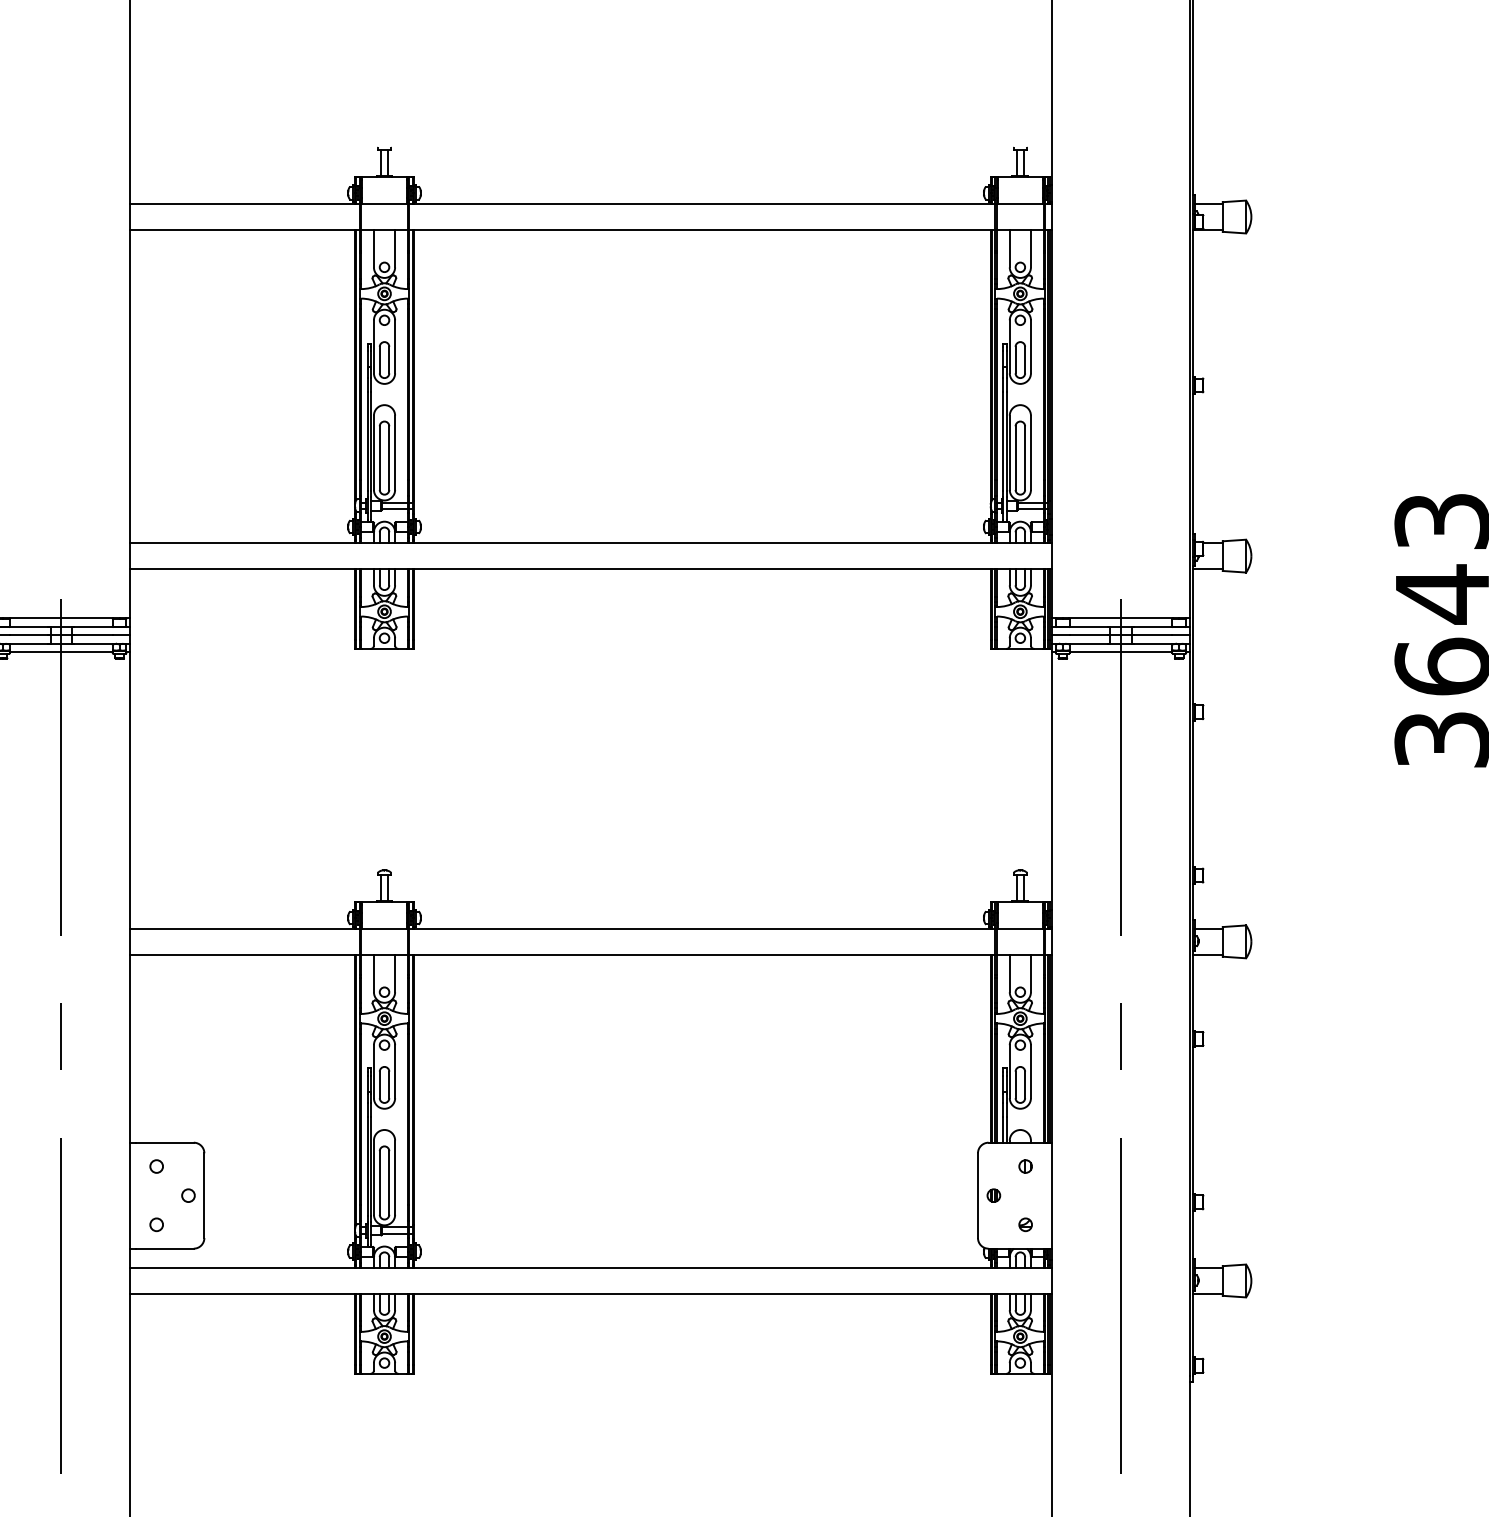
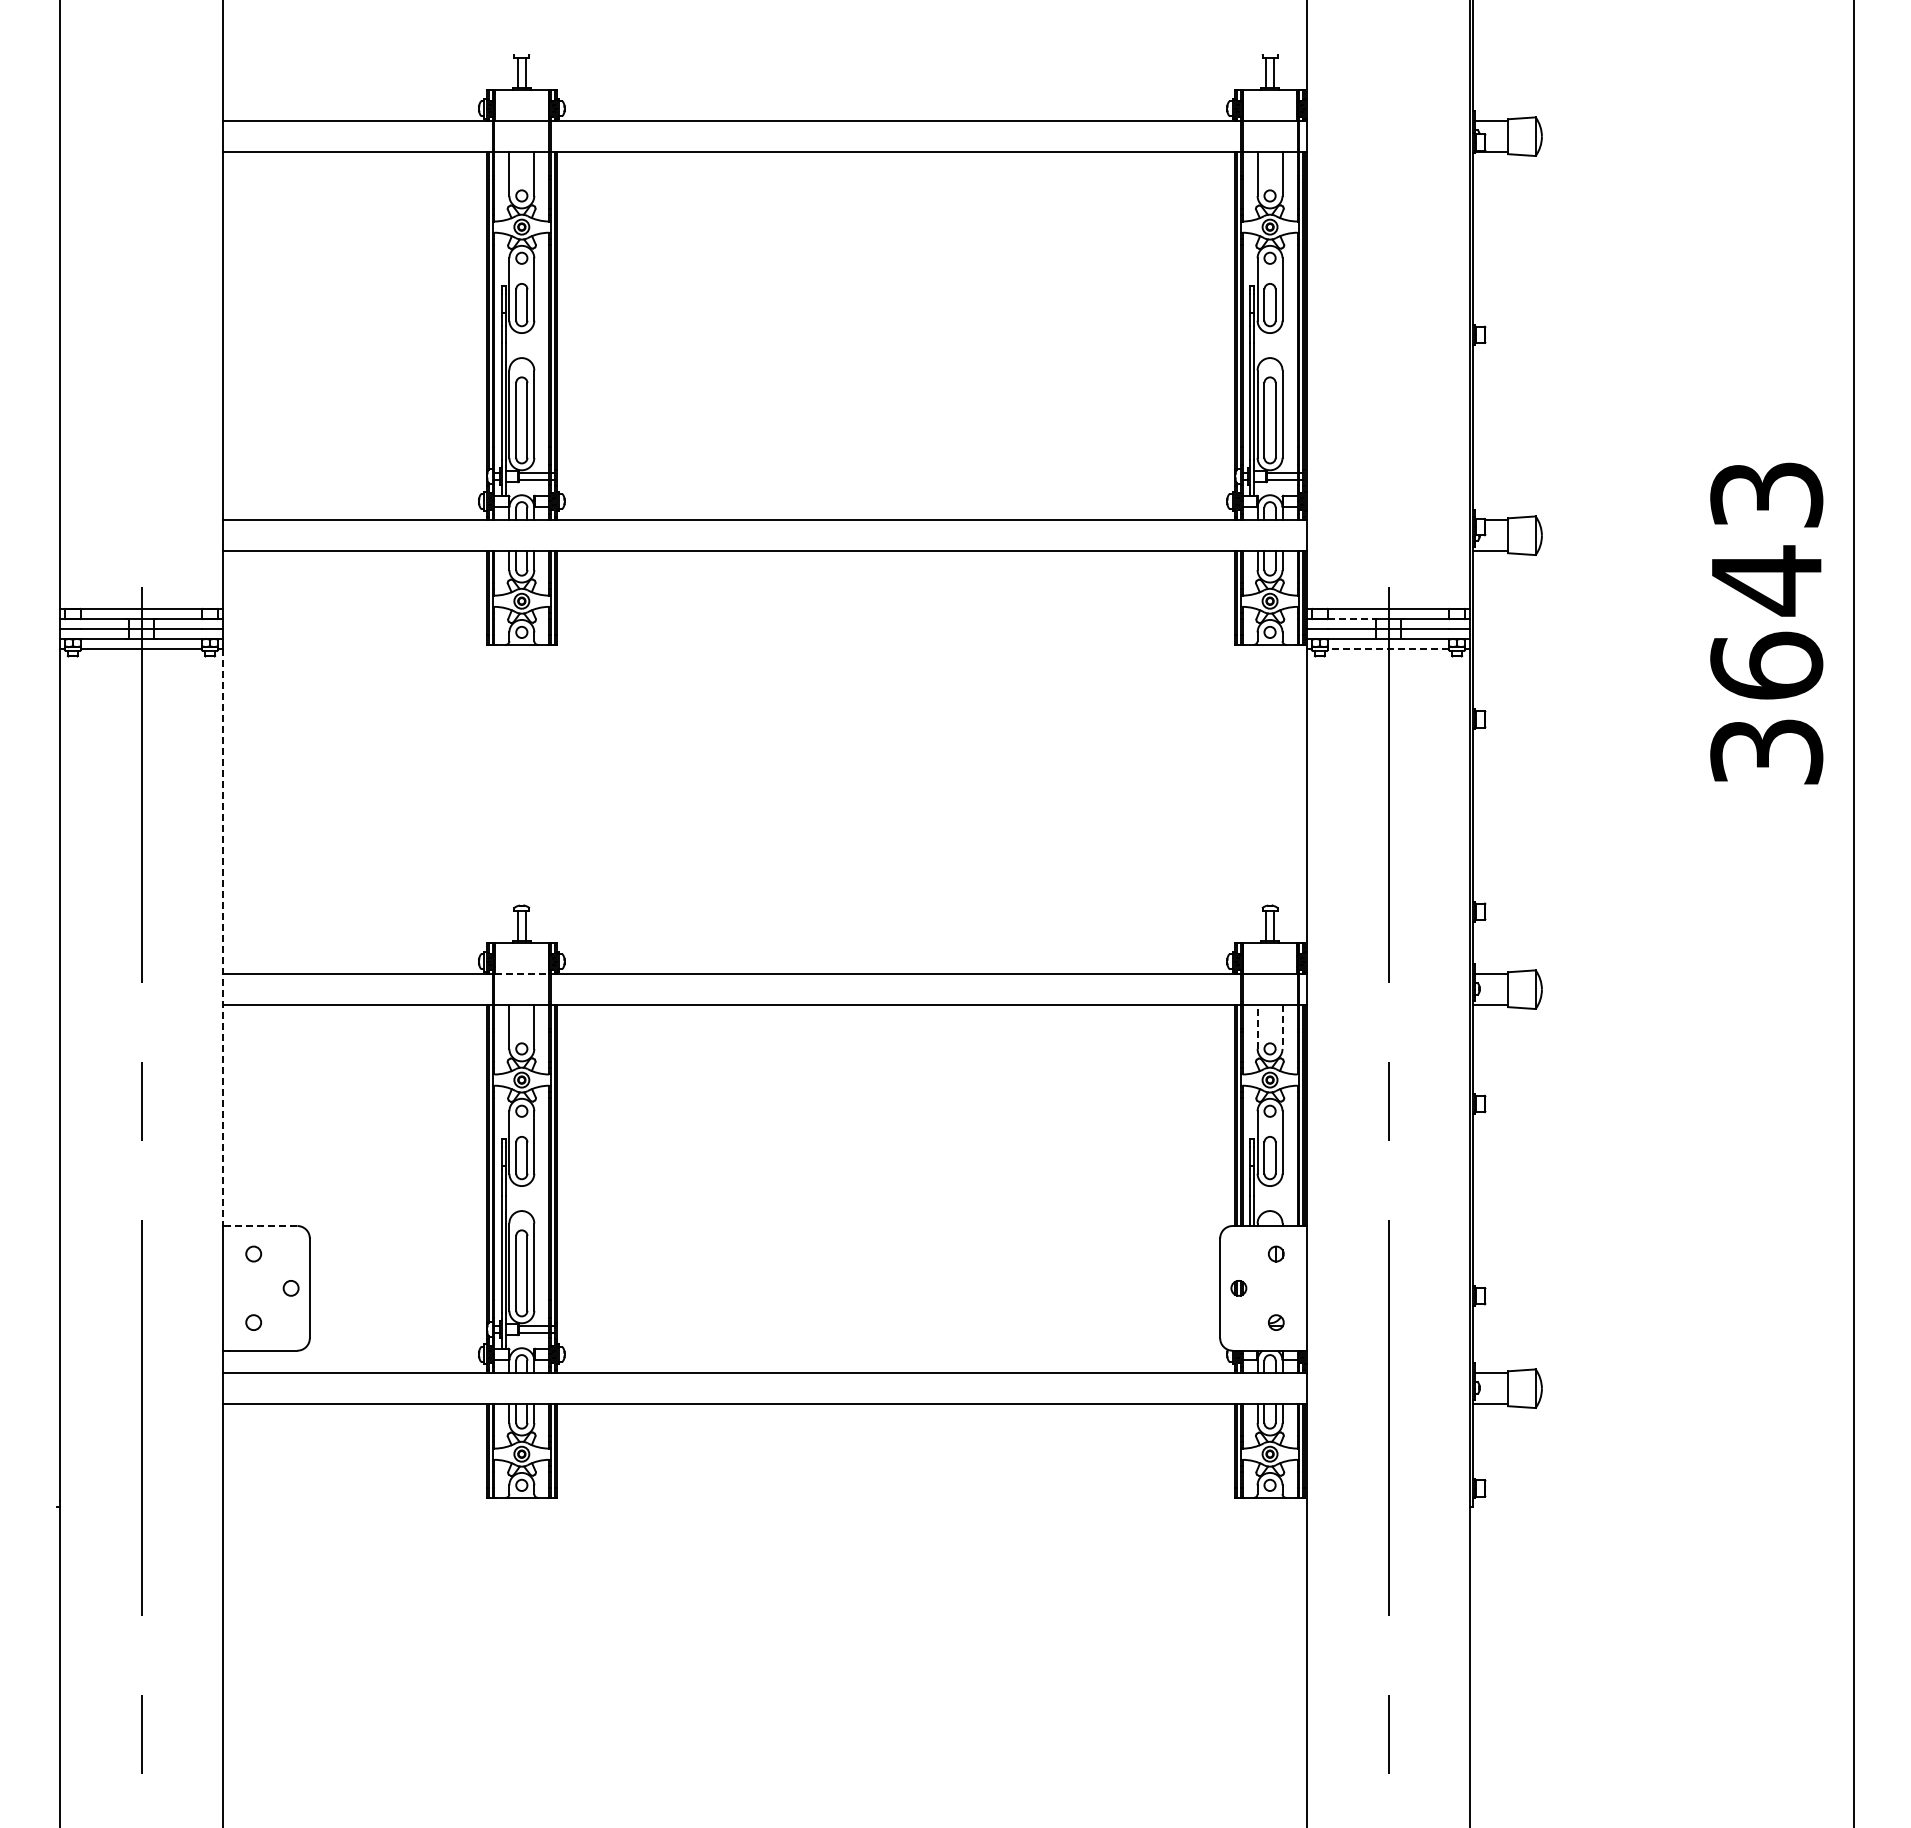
line: (1089, 627) -> (1351, 619), solid -> dashed
line: (1121, 651) -> (1388, 648), solid -> dashed
line: (130, 897) -> (222, 937), solid -> dashed
line: (384, 928) -> (521, 974), solid -> dashed
line: (1009, 974) -> (1257, 1027), solid -> dashed
line: (1030, 974) -> (1282, 1027), solid -> dashed
line: (164, 1143) -> (262, 1226), solid -> dashed

